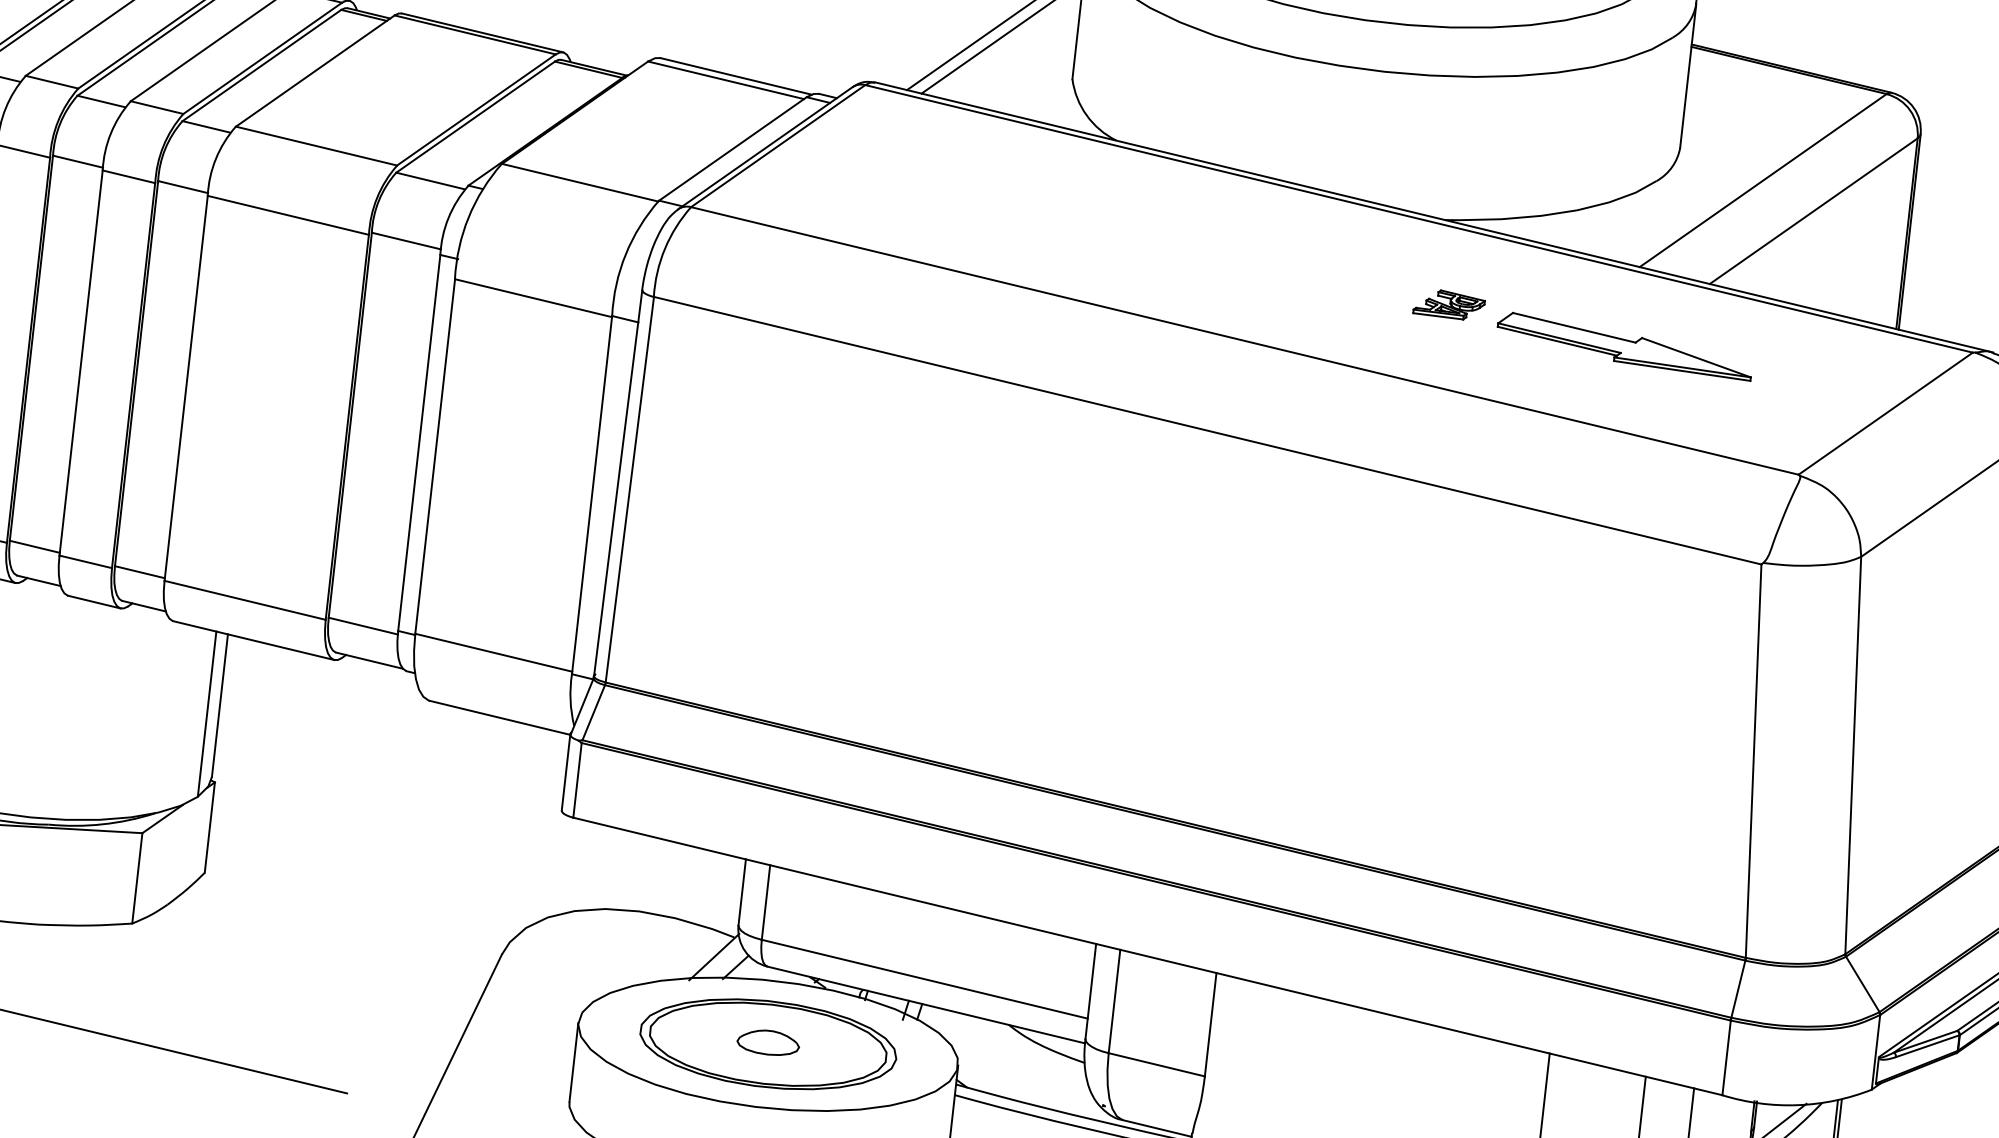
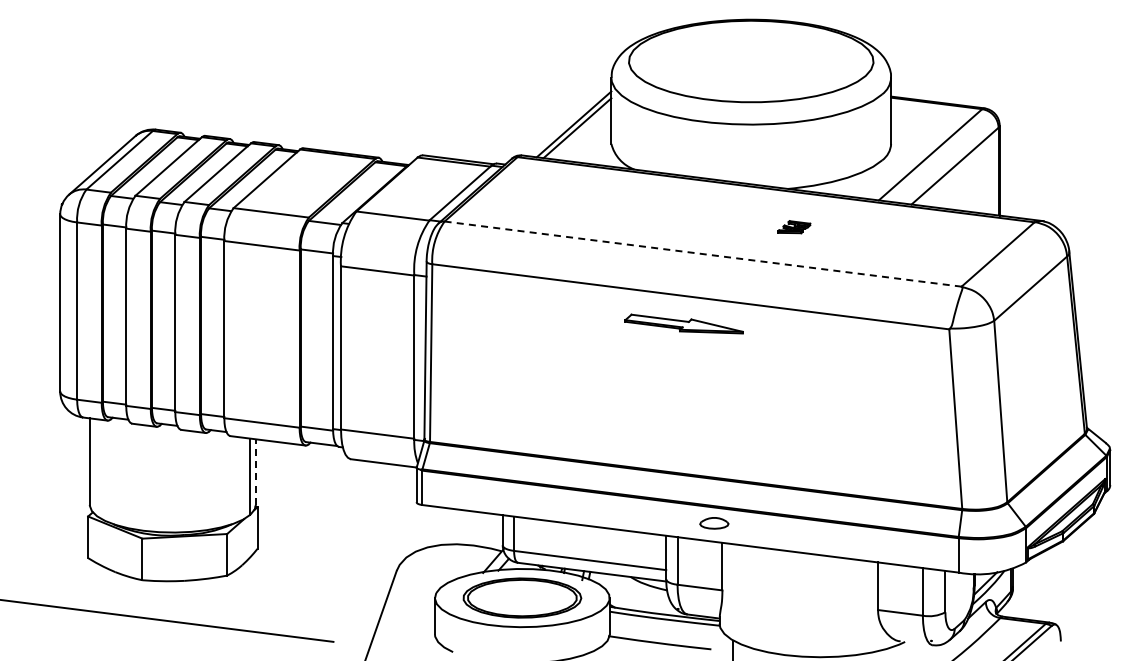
line: (1245, 341) -> (703, 254), solid -> dashed
part: (1623, 344) -> (683, 323), moved
line: (219, 706) -> (255, 472), solid -> dashed
part: (768, 1043) -> (714, 523), moved

